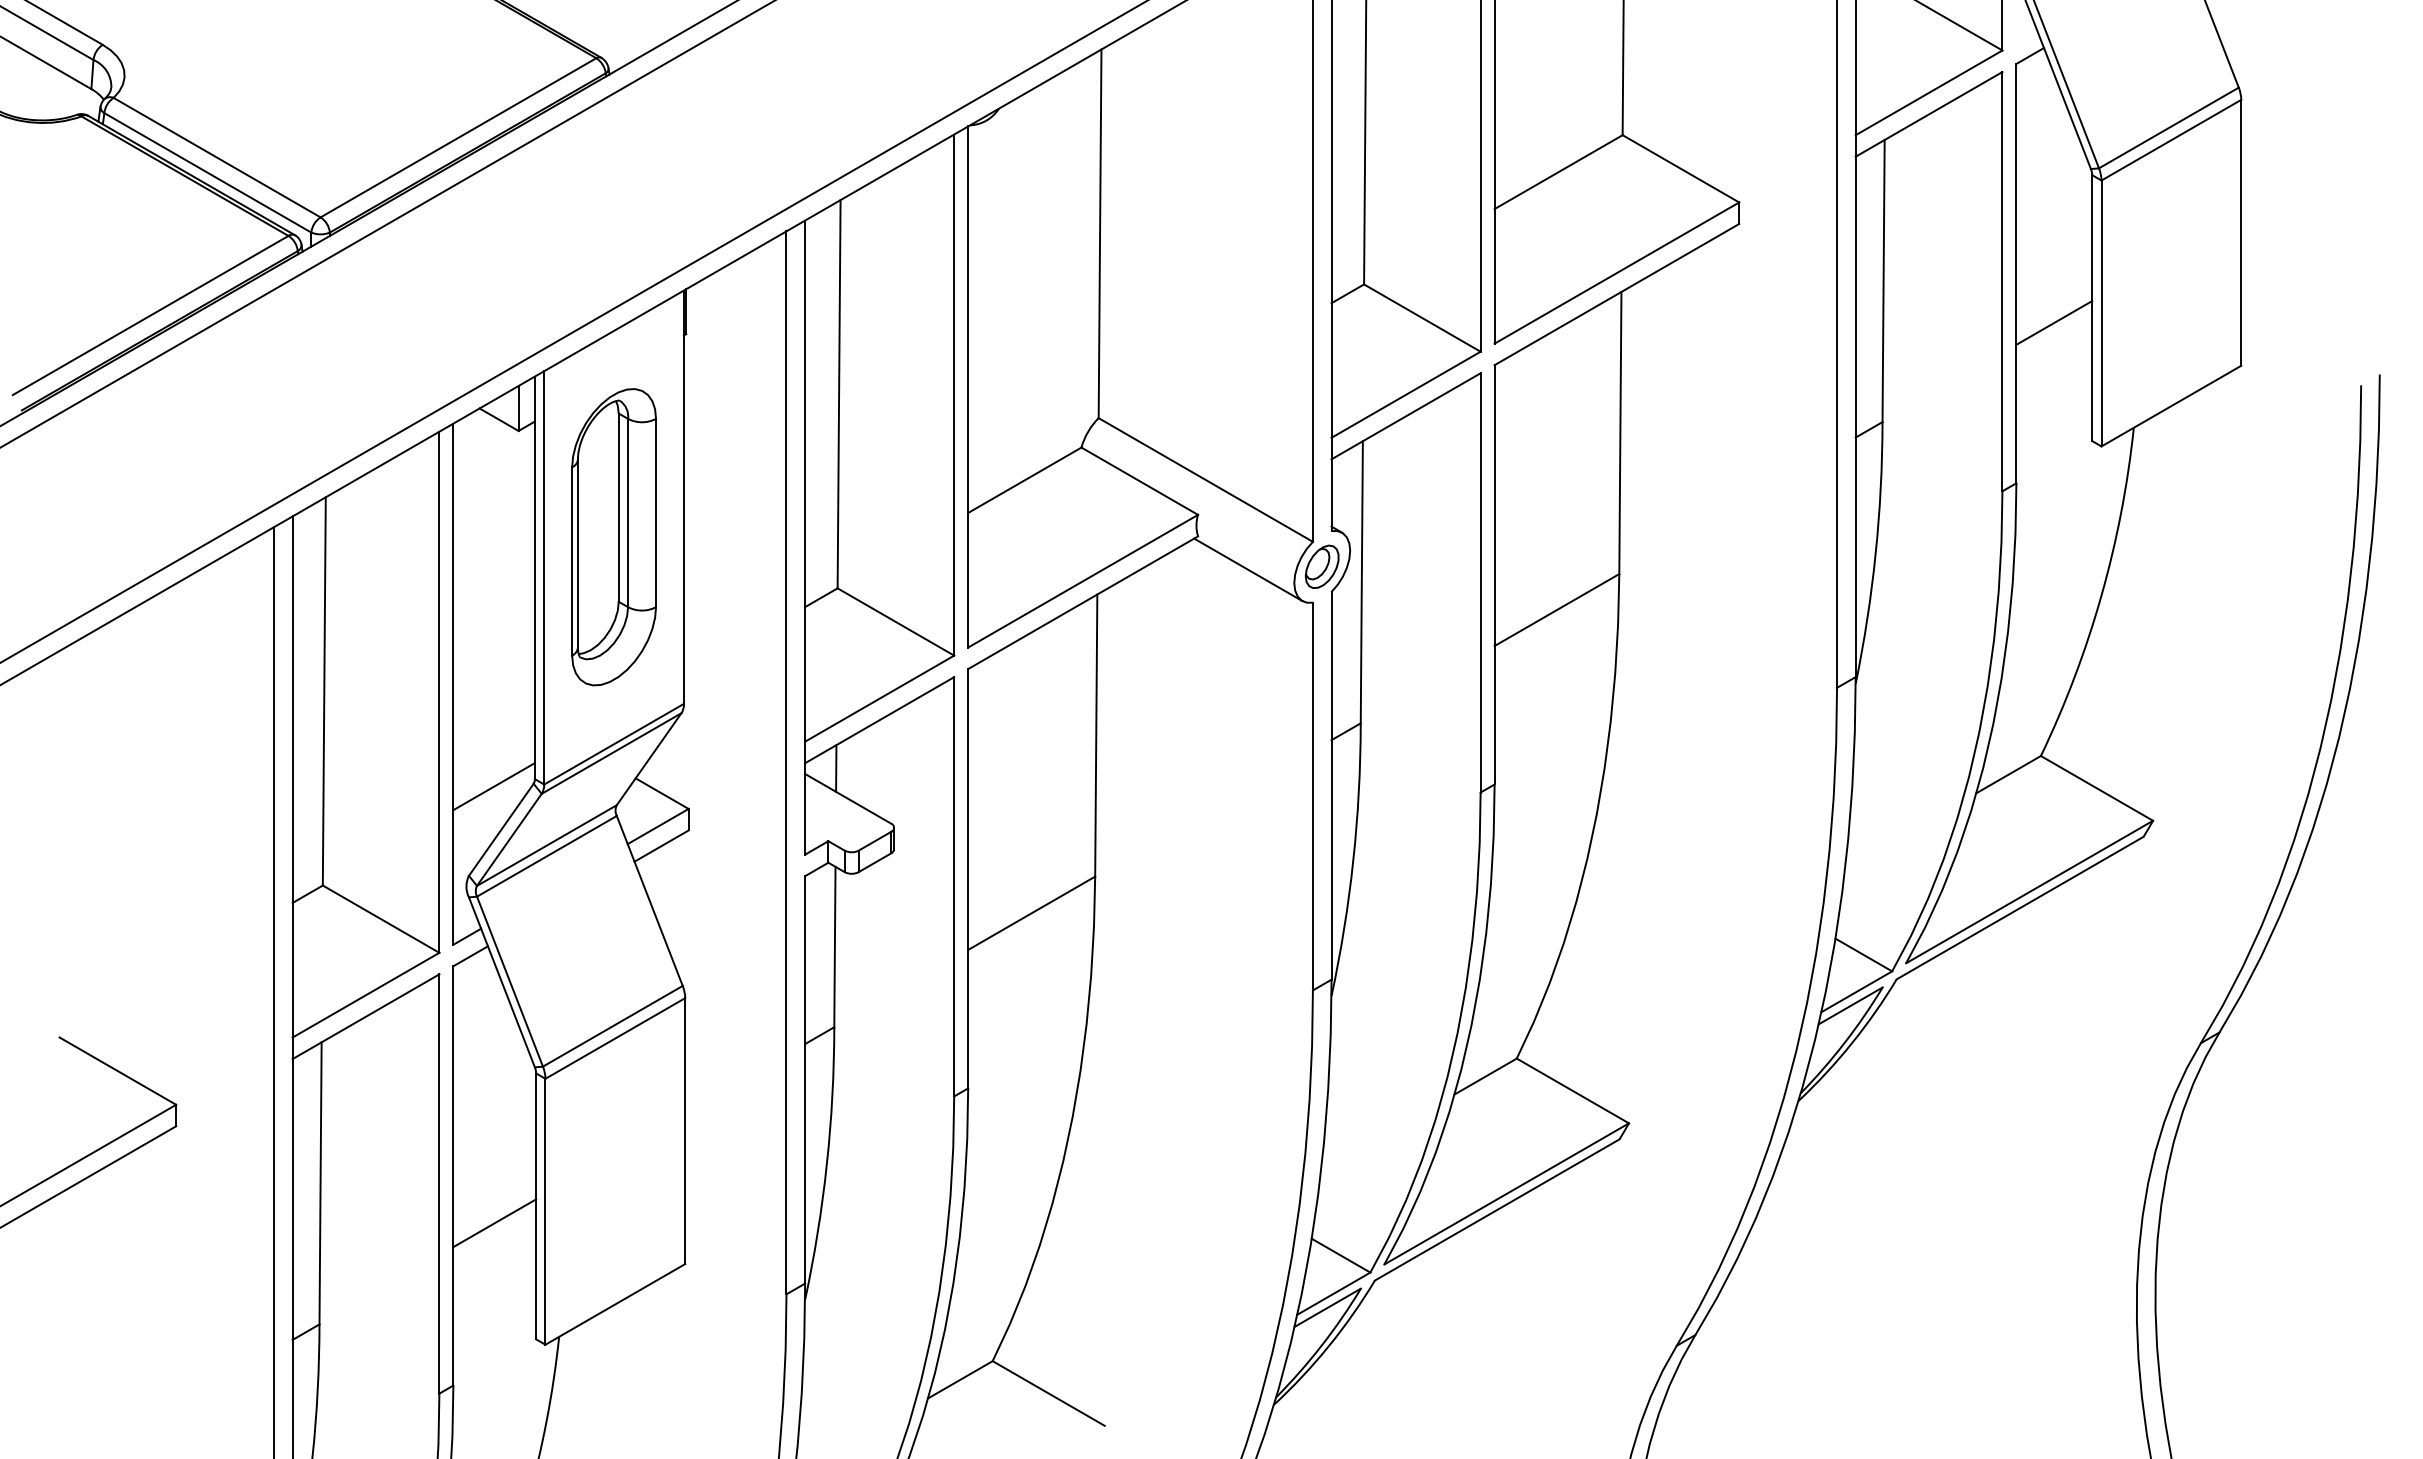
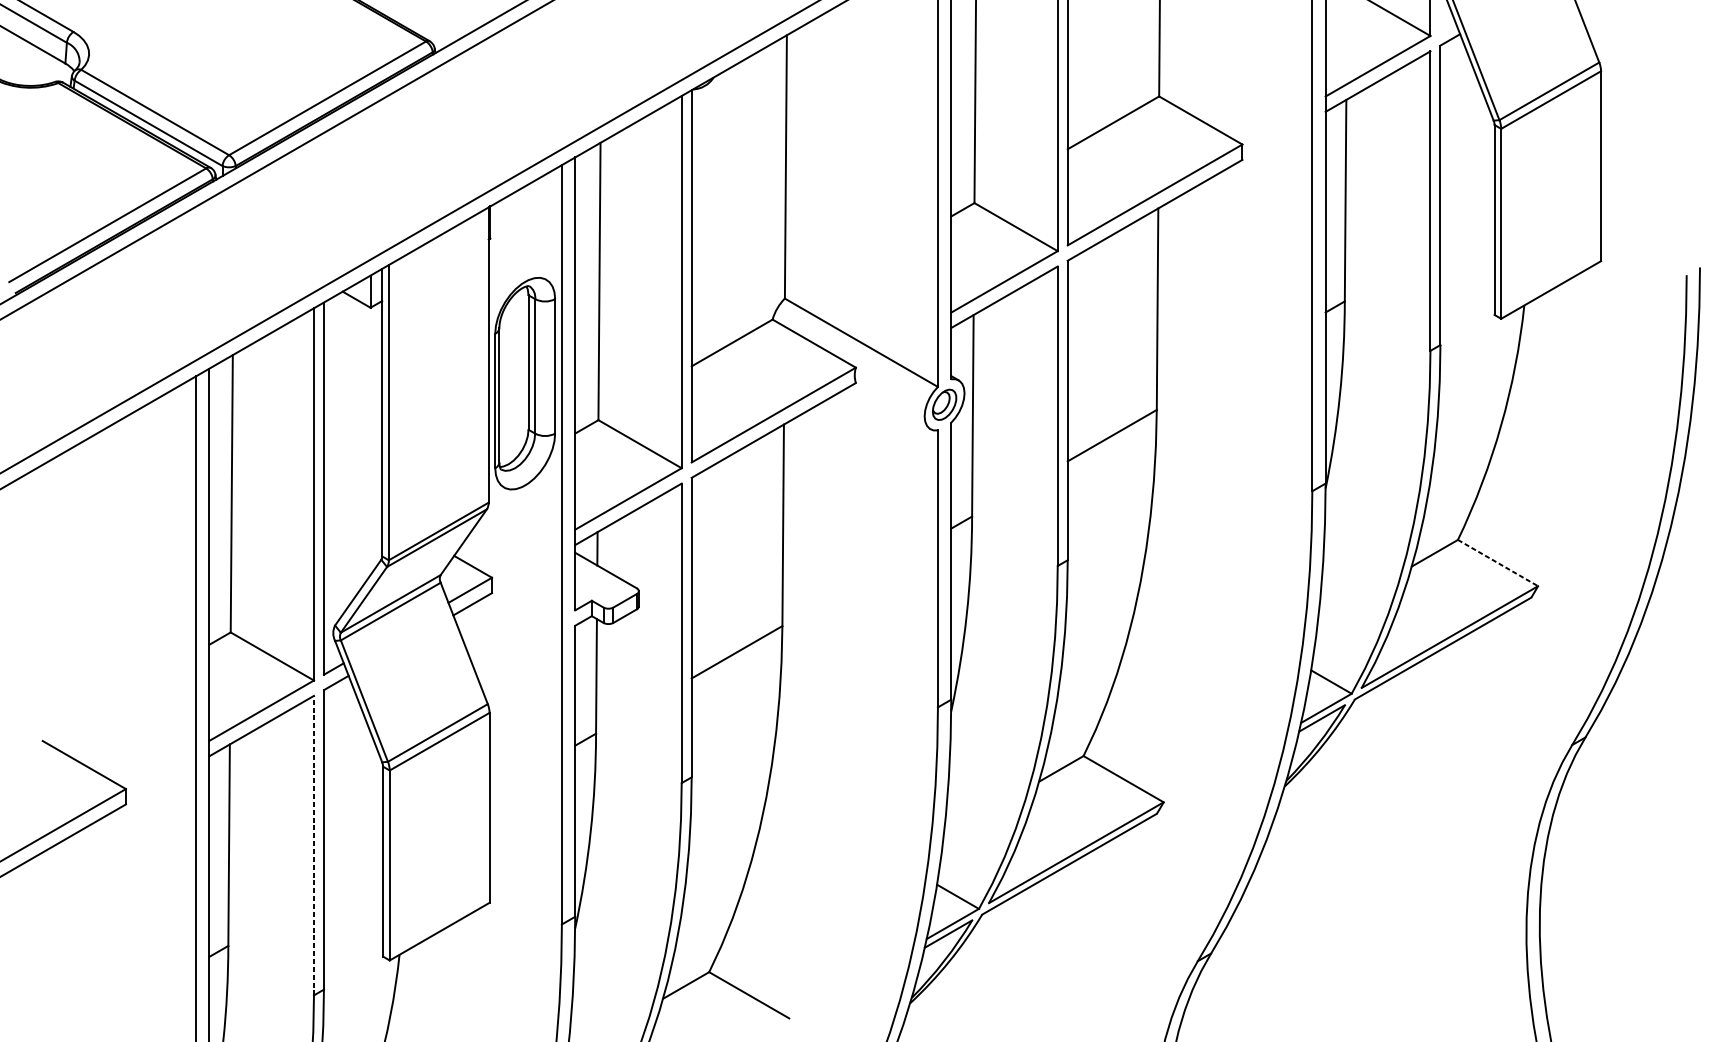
line: (2054, 322) -> (1467, 230), removed
part: (613, 537) -> (524, 383), moved
line: (1248, 569) -> (891, 406), removed
line: (493, 786) -> (352, 561), removed
line: (2096, 788) -> (1497, 563), solid -> dashed
line: (439, 1183) -> (314, 845), solid -> dashed
line: (494, 1223) -> (353, 873), removed

